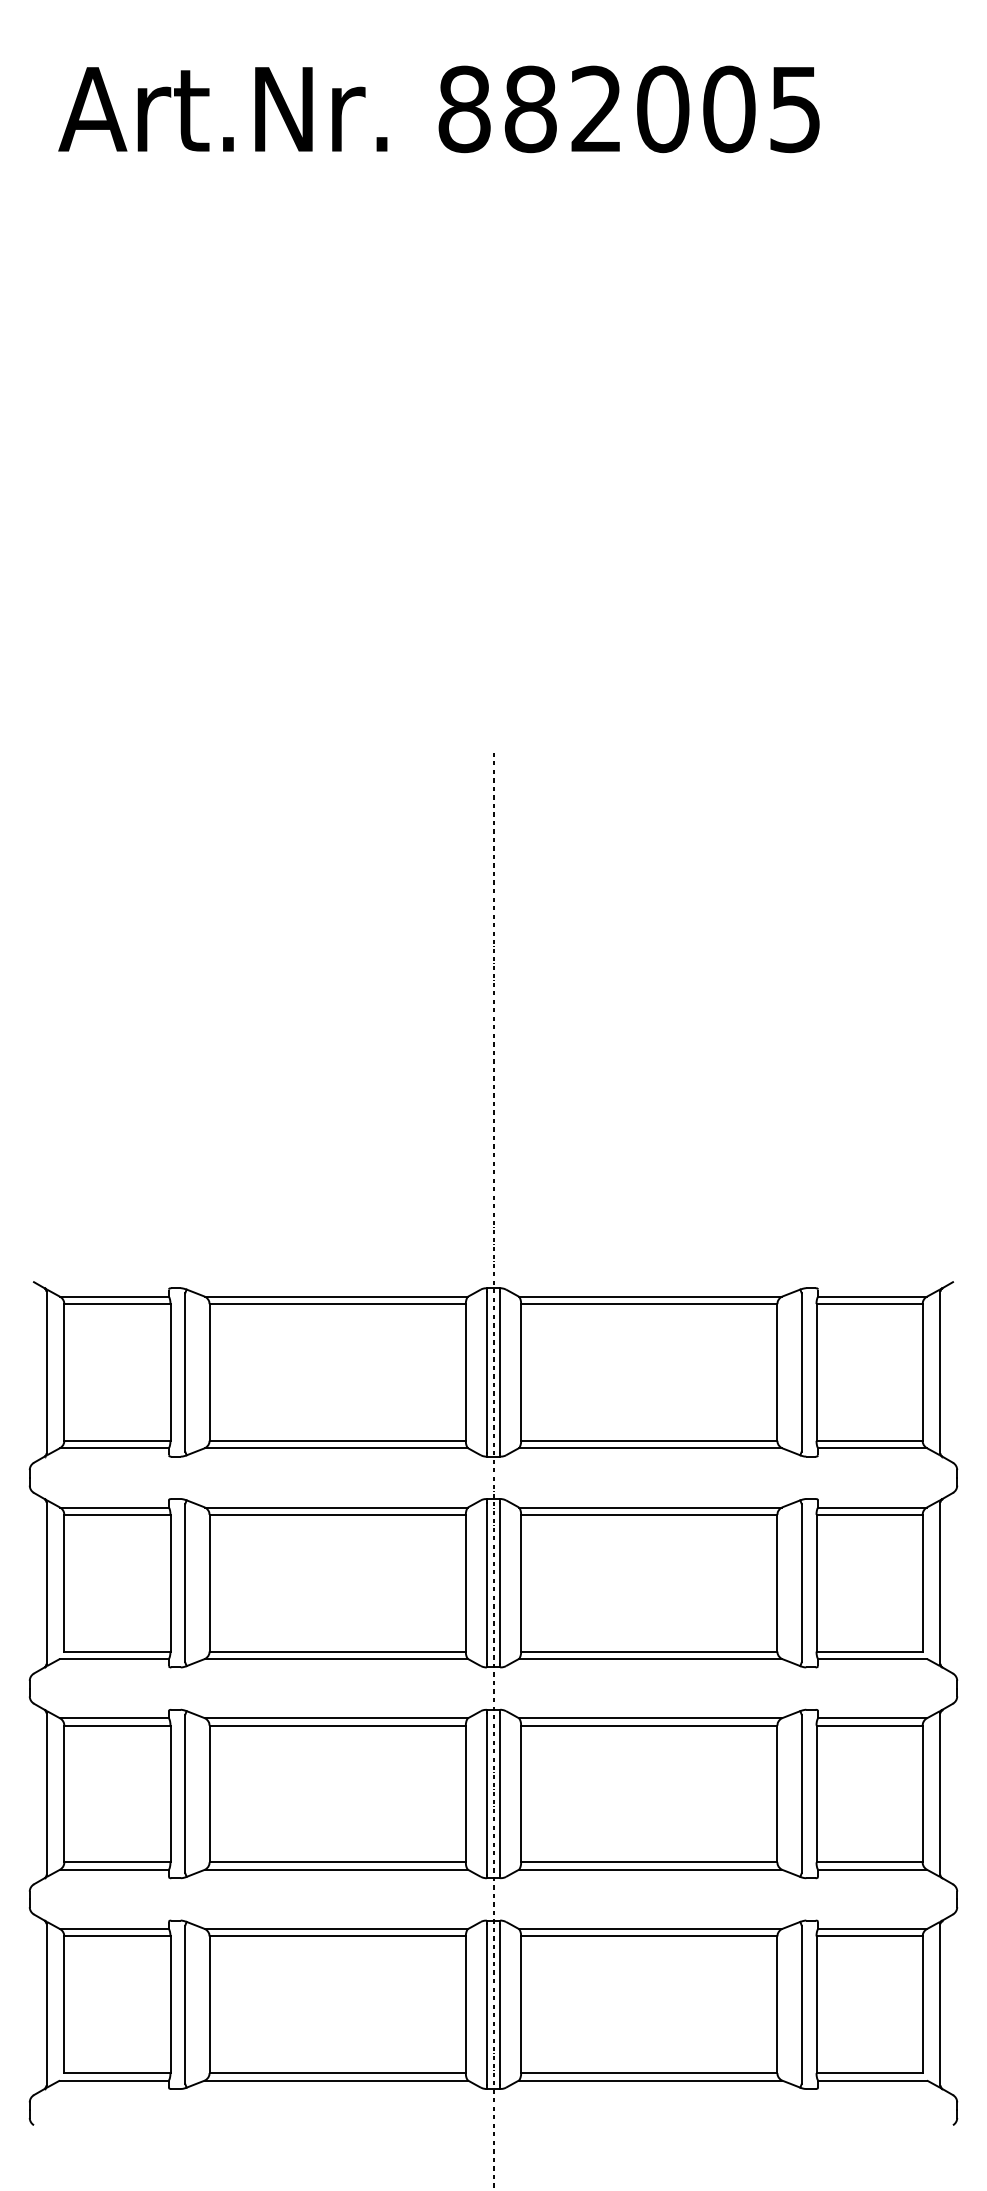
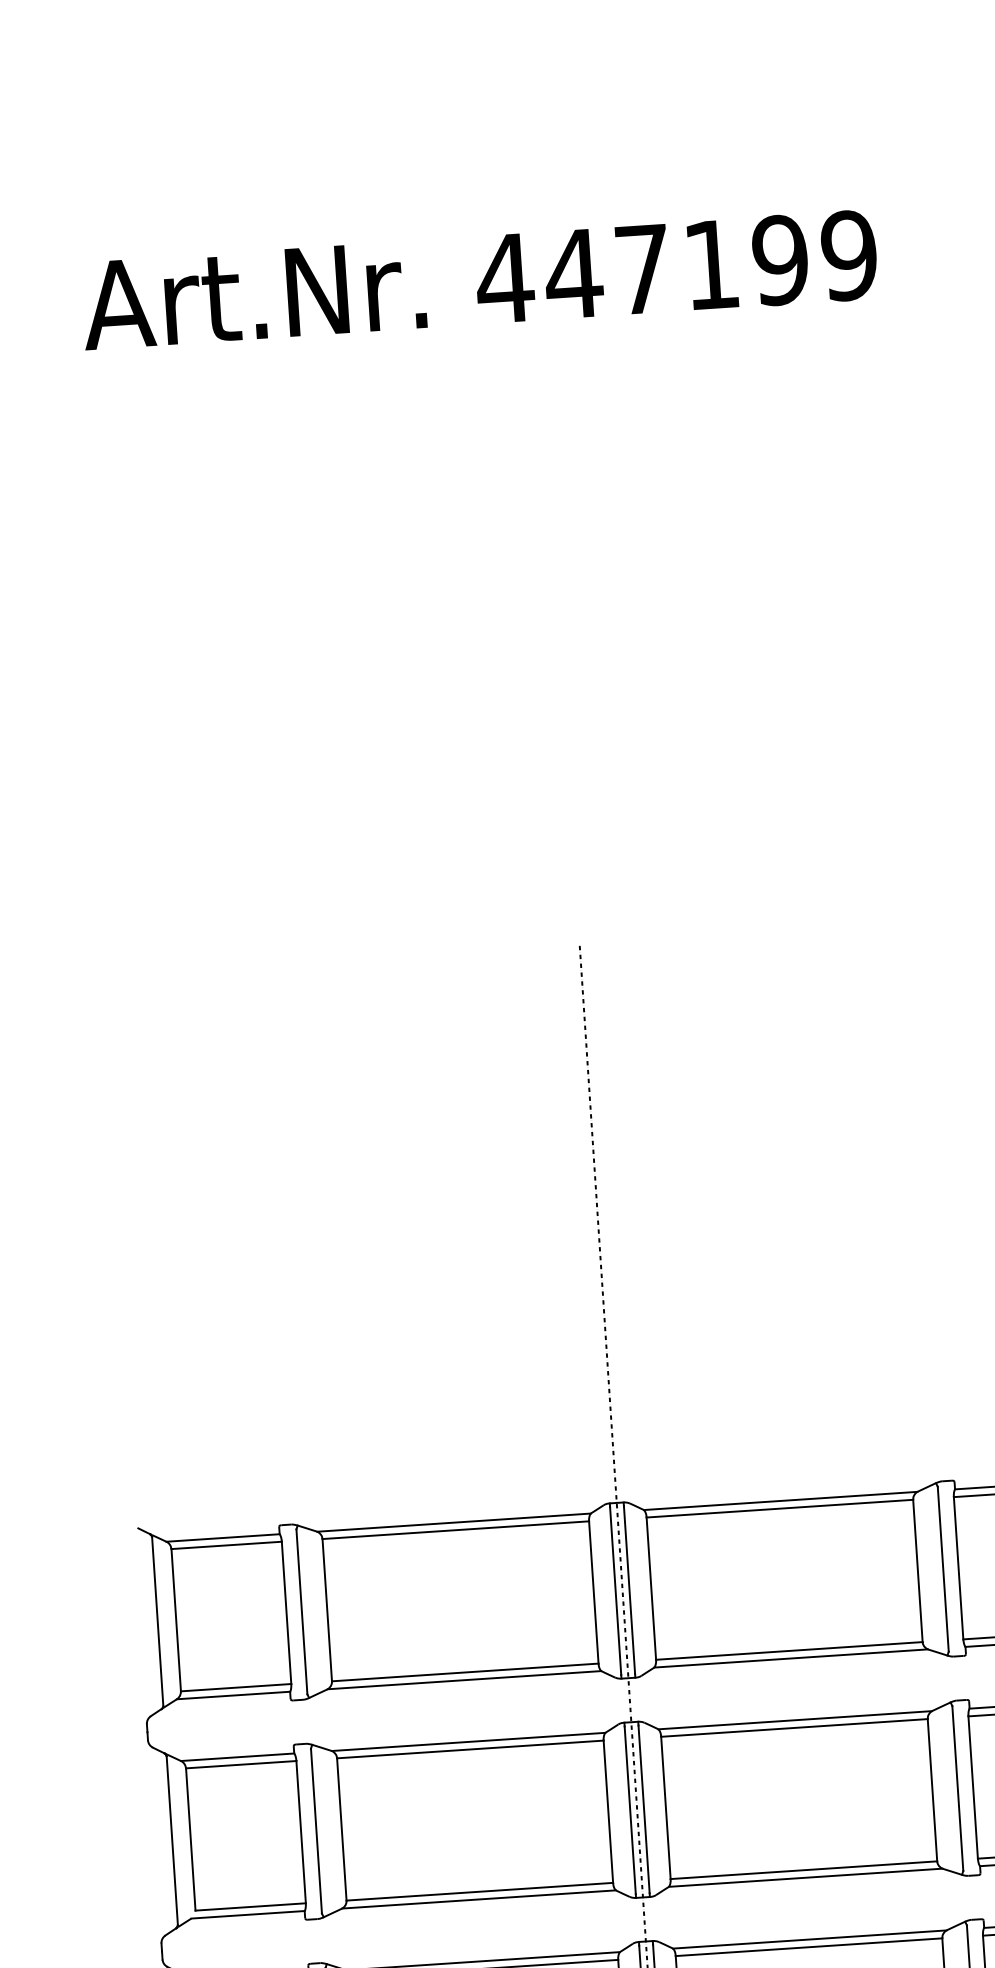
text: (628, 109) -> (675, 267), 882005 -> 447199

